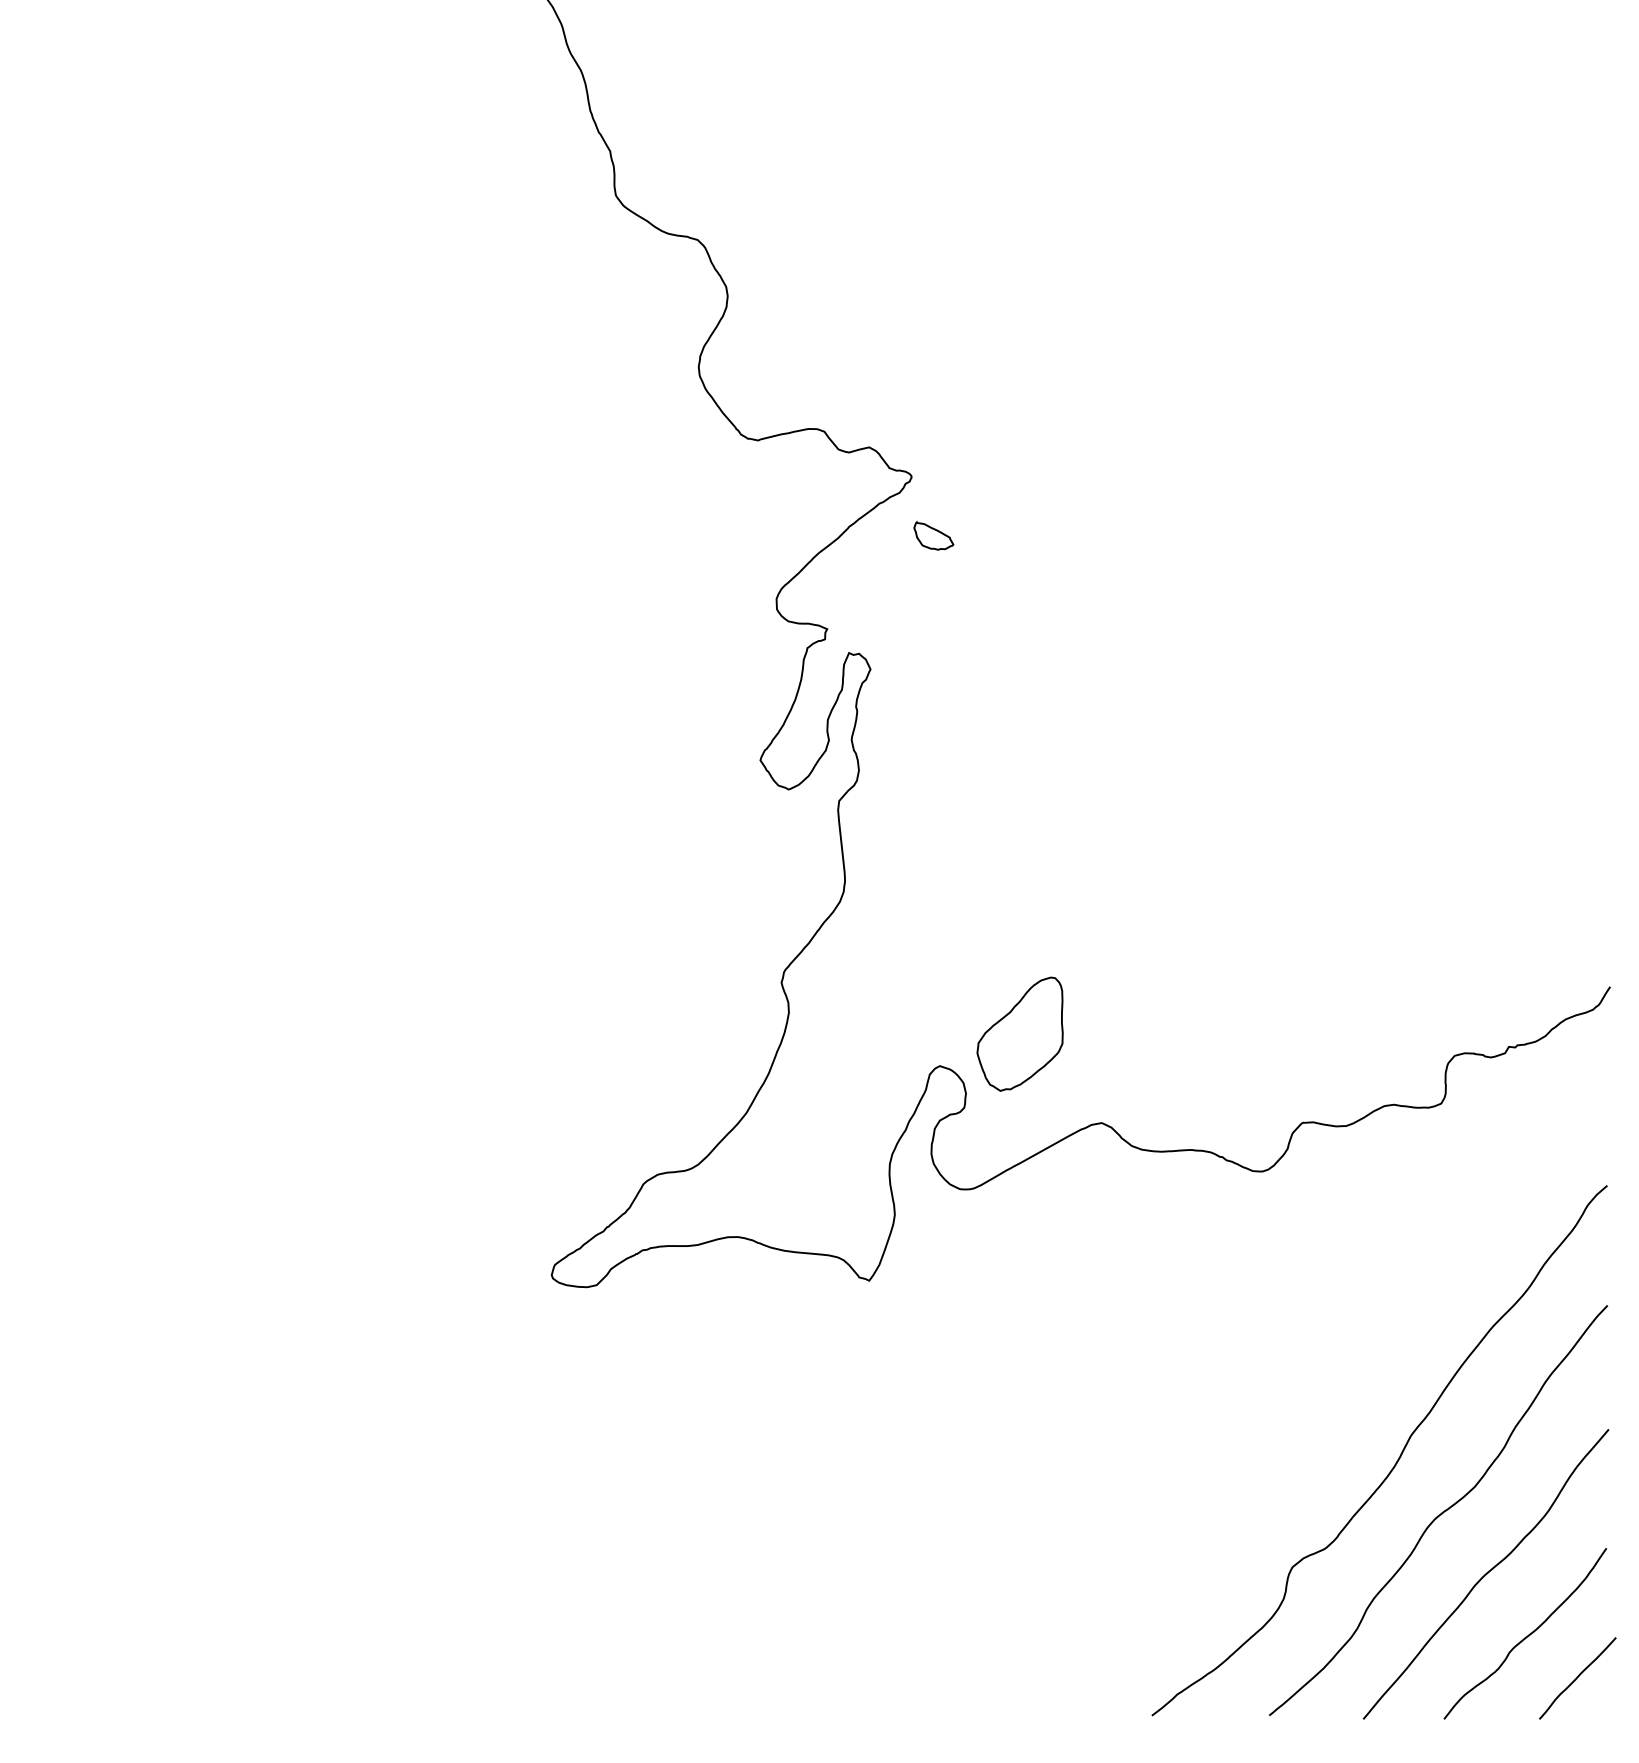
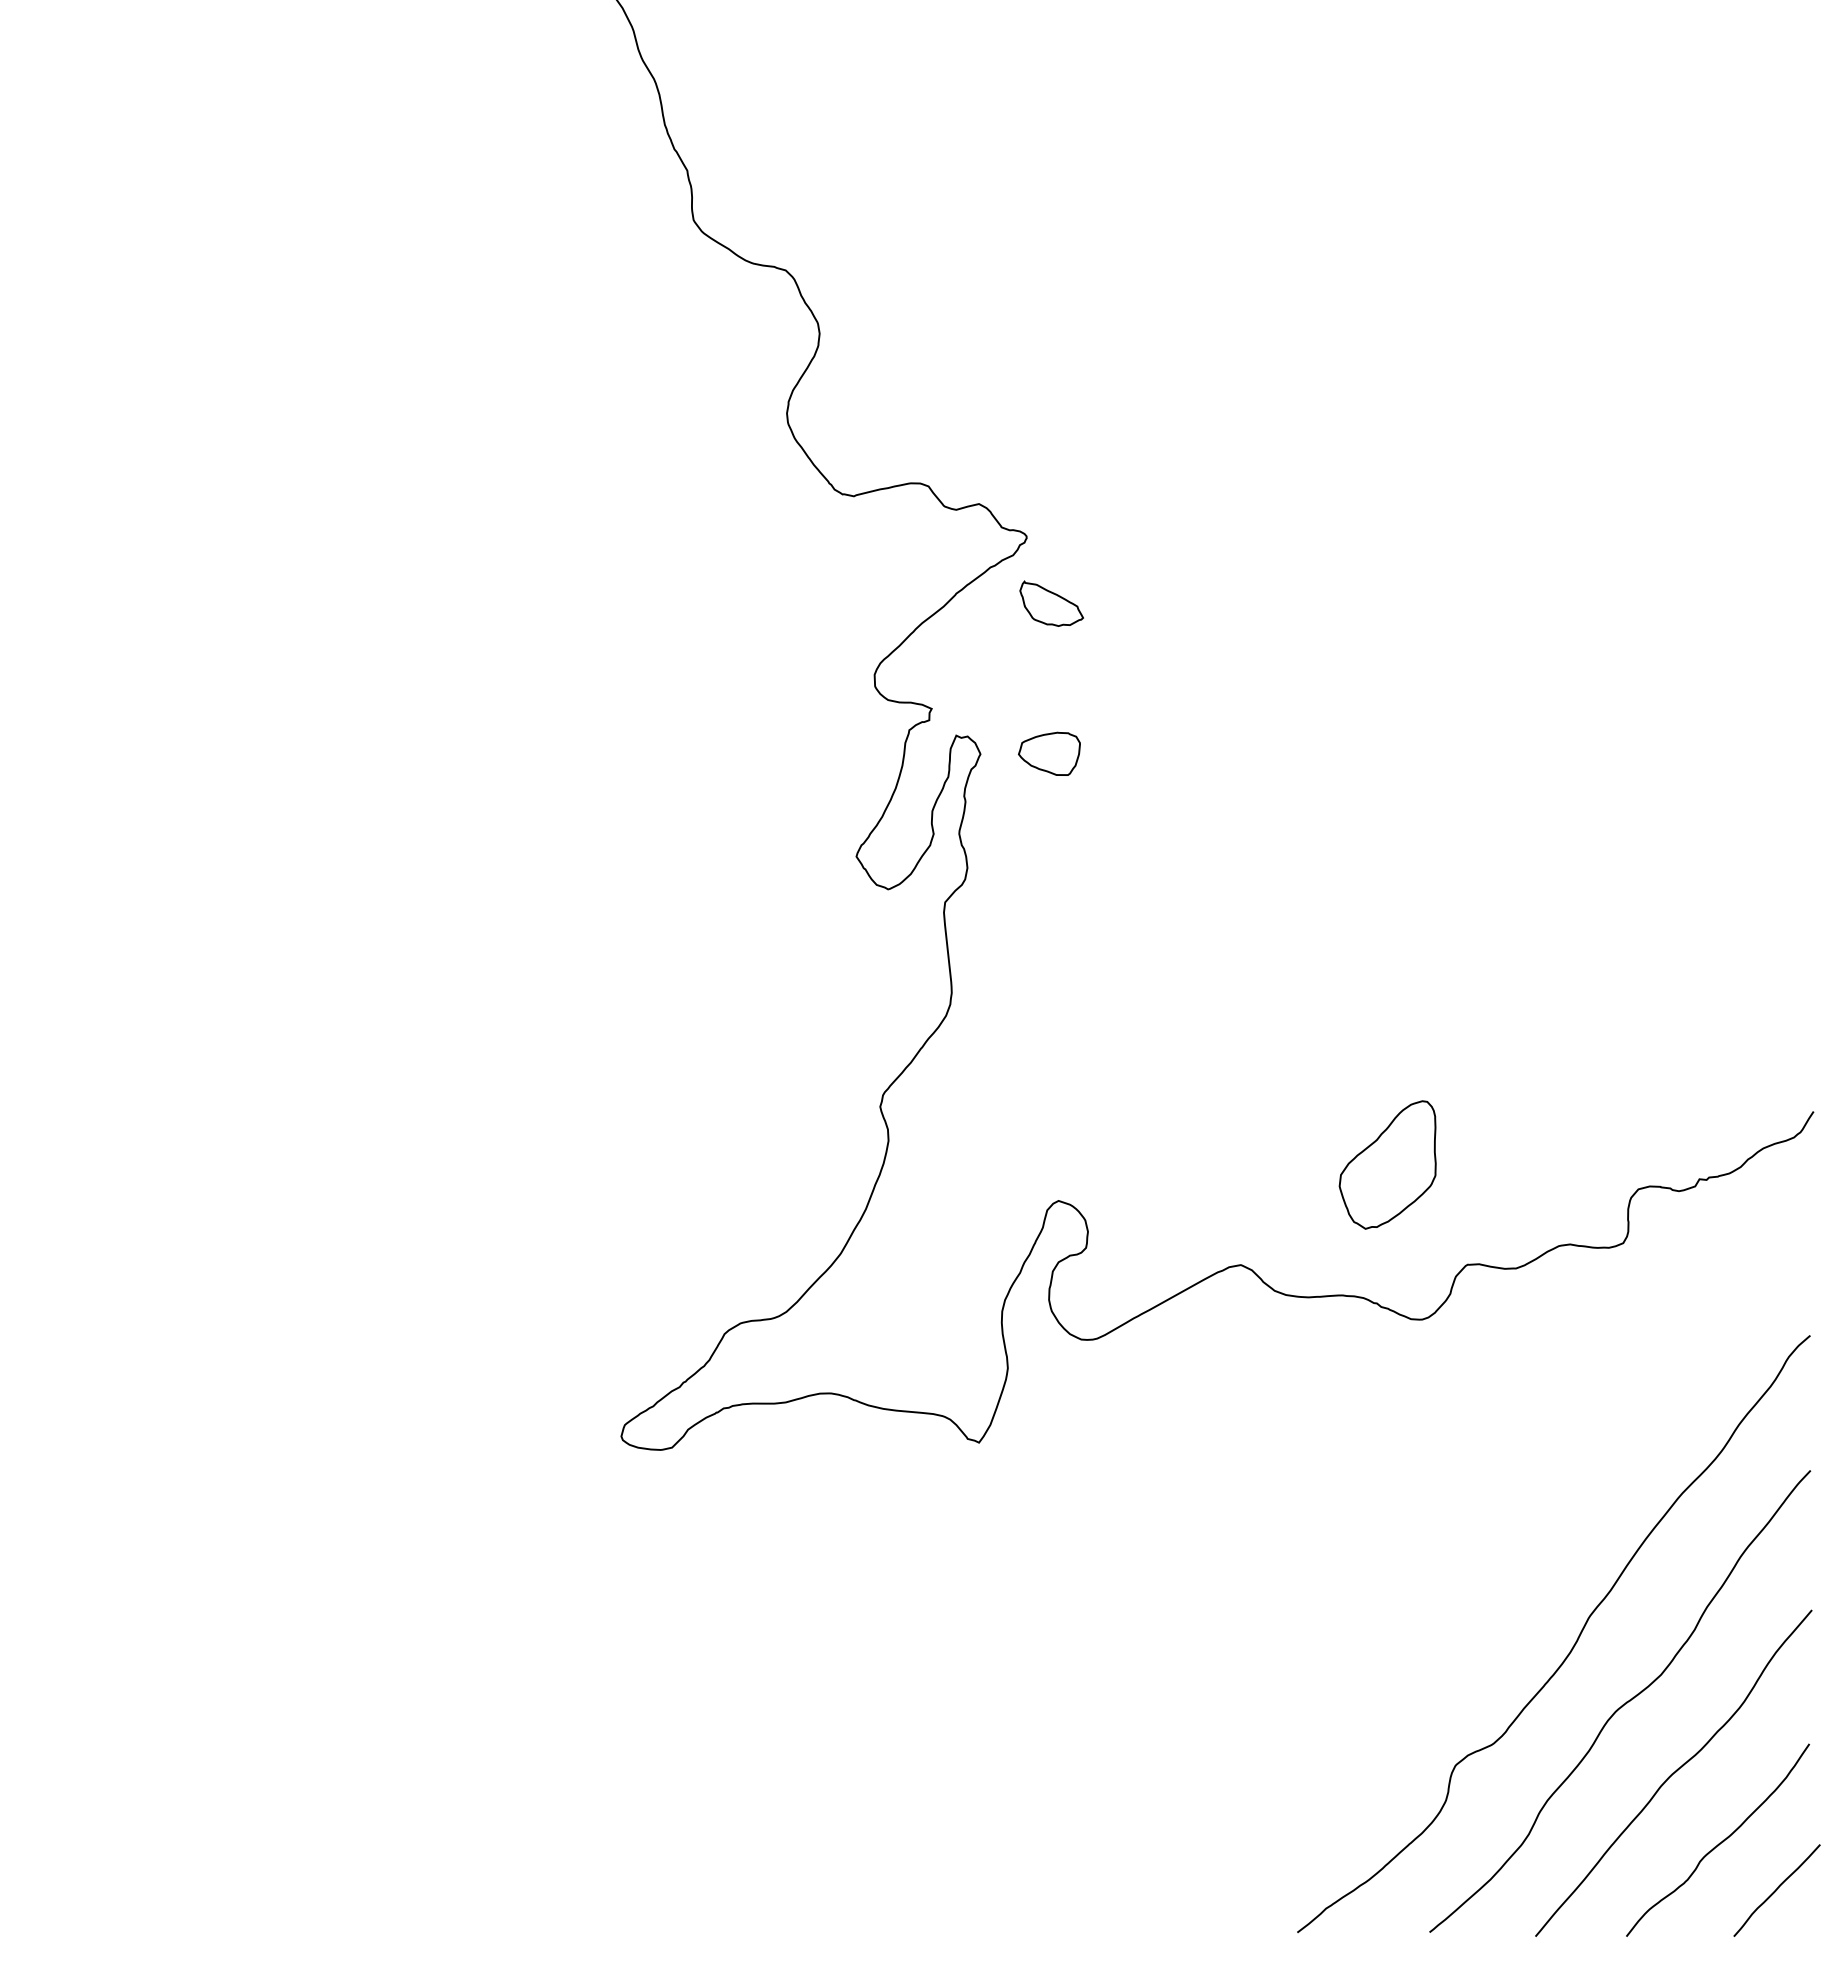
part: (933, 535) -> (1051, 603), size x1.43
part: (931, 668) -> (1049, 753), added
part: (1019, 1033) -> (1387, 1164), moved

